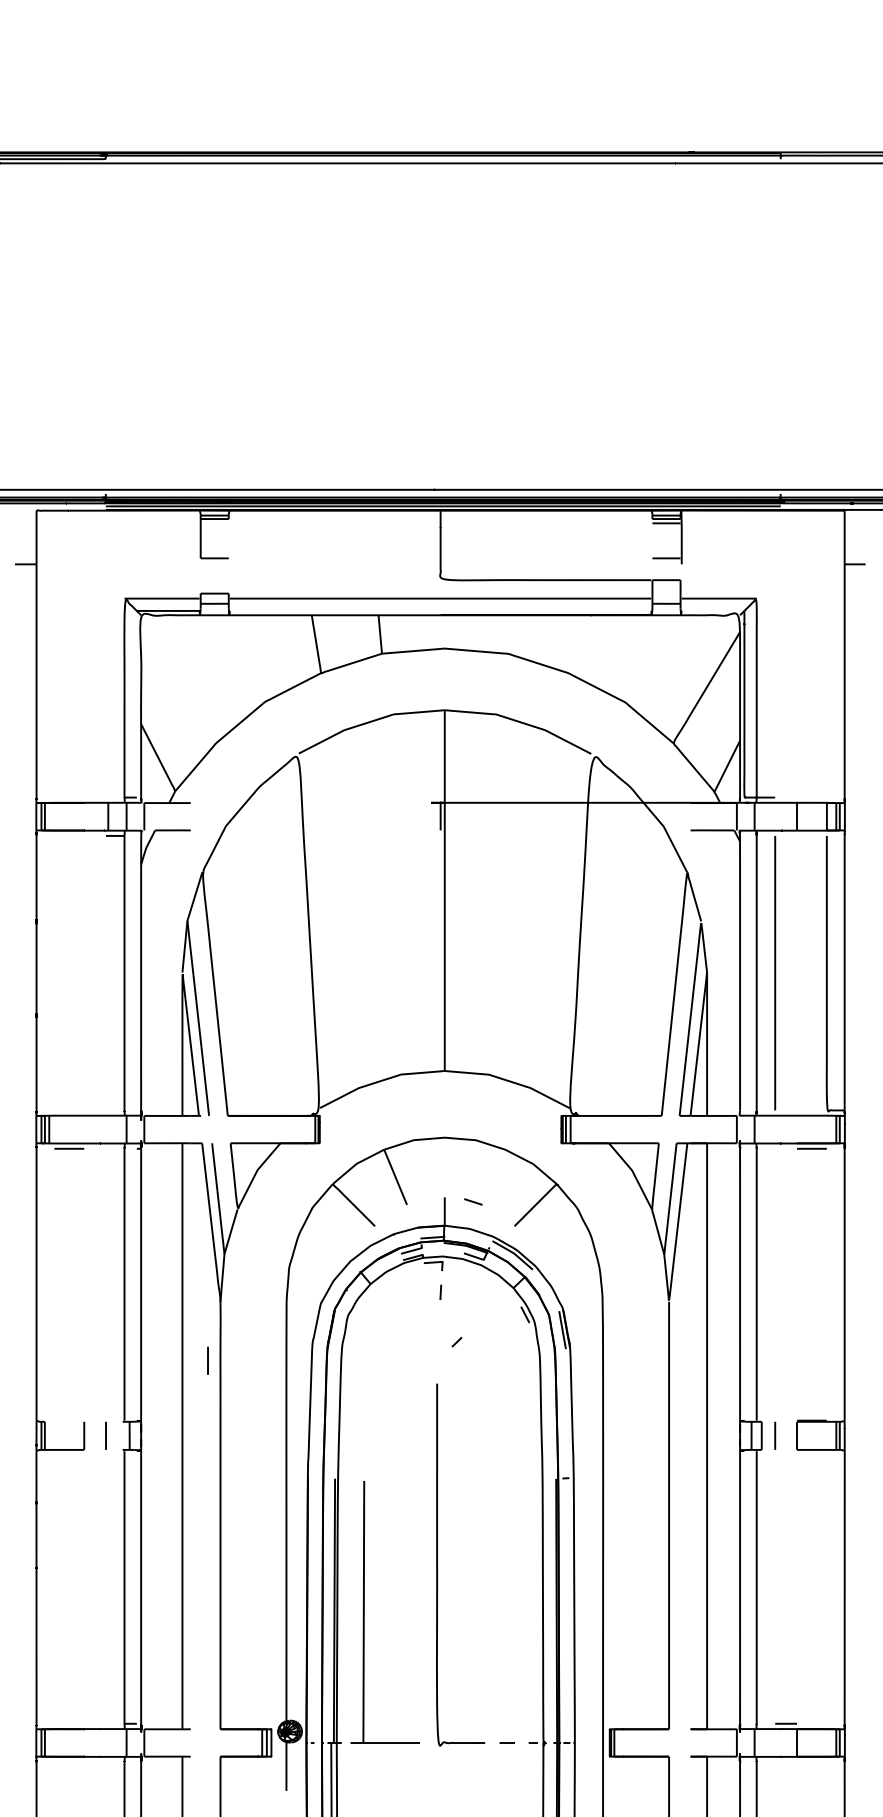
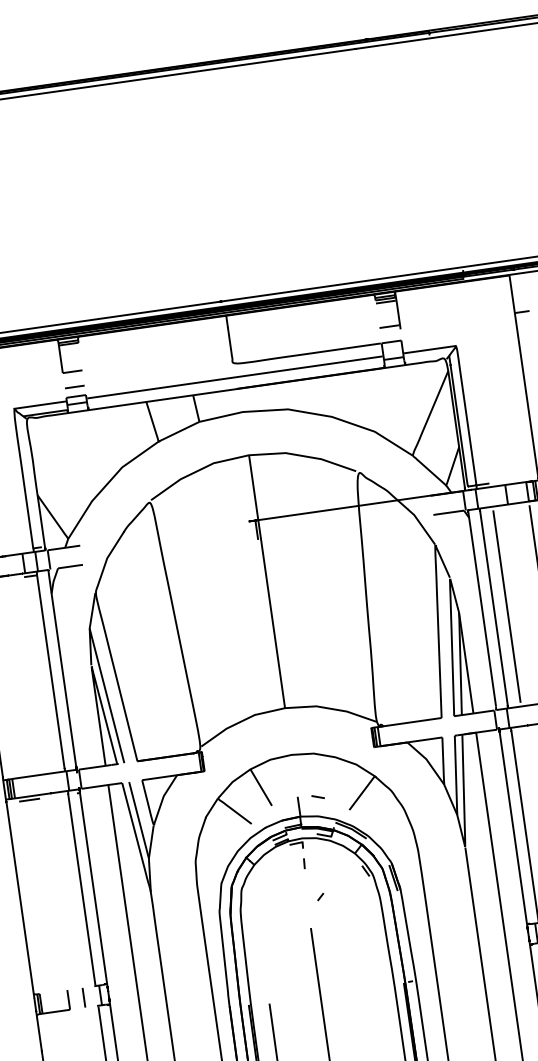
line: (214, 580) -> (74, 387), added
line: (207, 1360) -> (147, 934), removed

